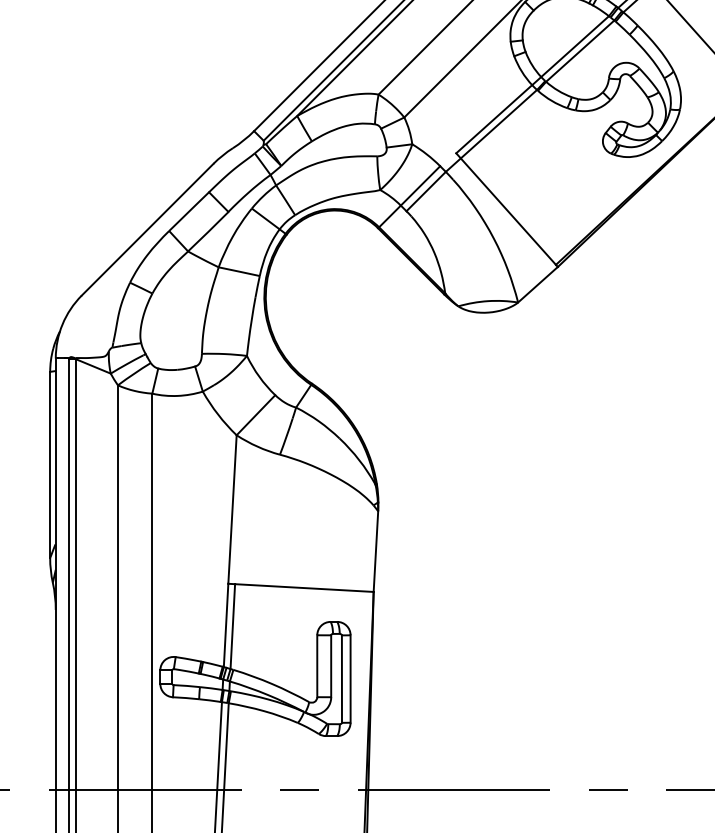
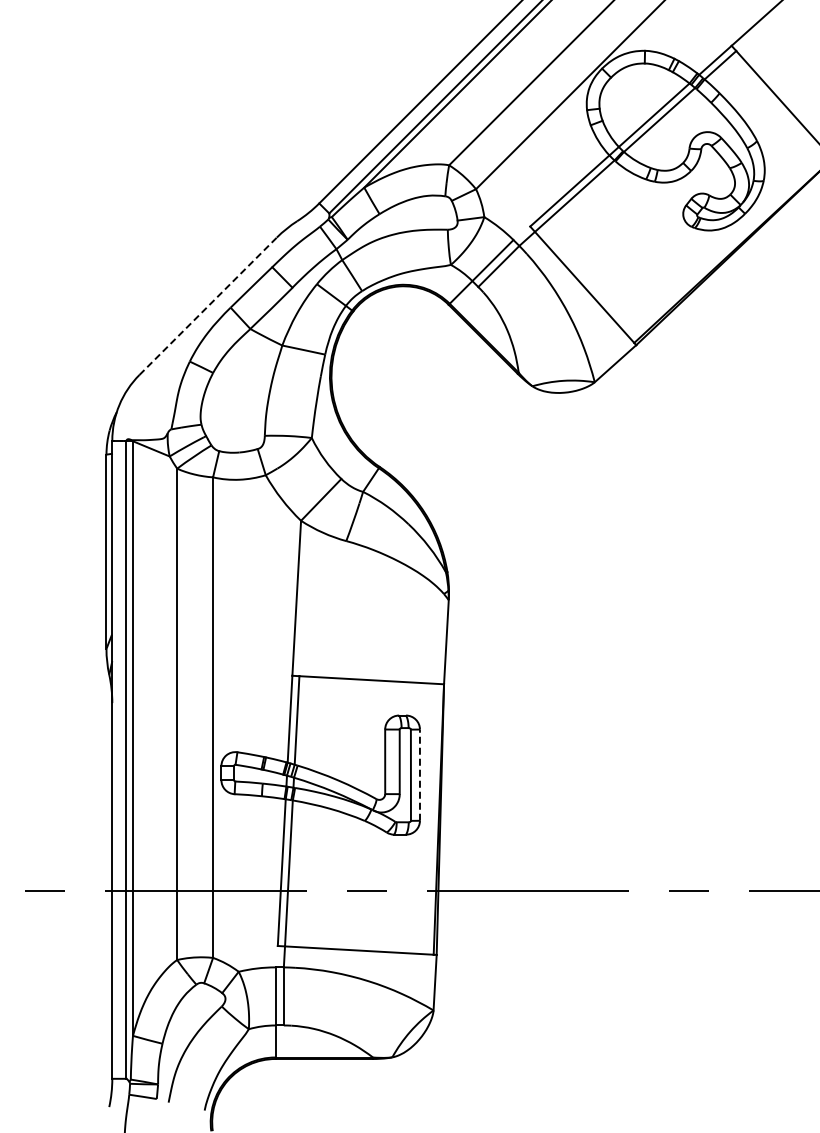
line: (147, 228) -> (208, 305), solid -> dashed
line: (350, 679) -> (419, 775), solid -> dashed

